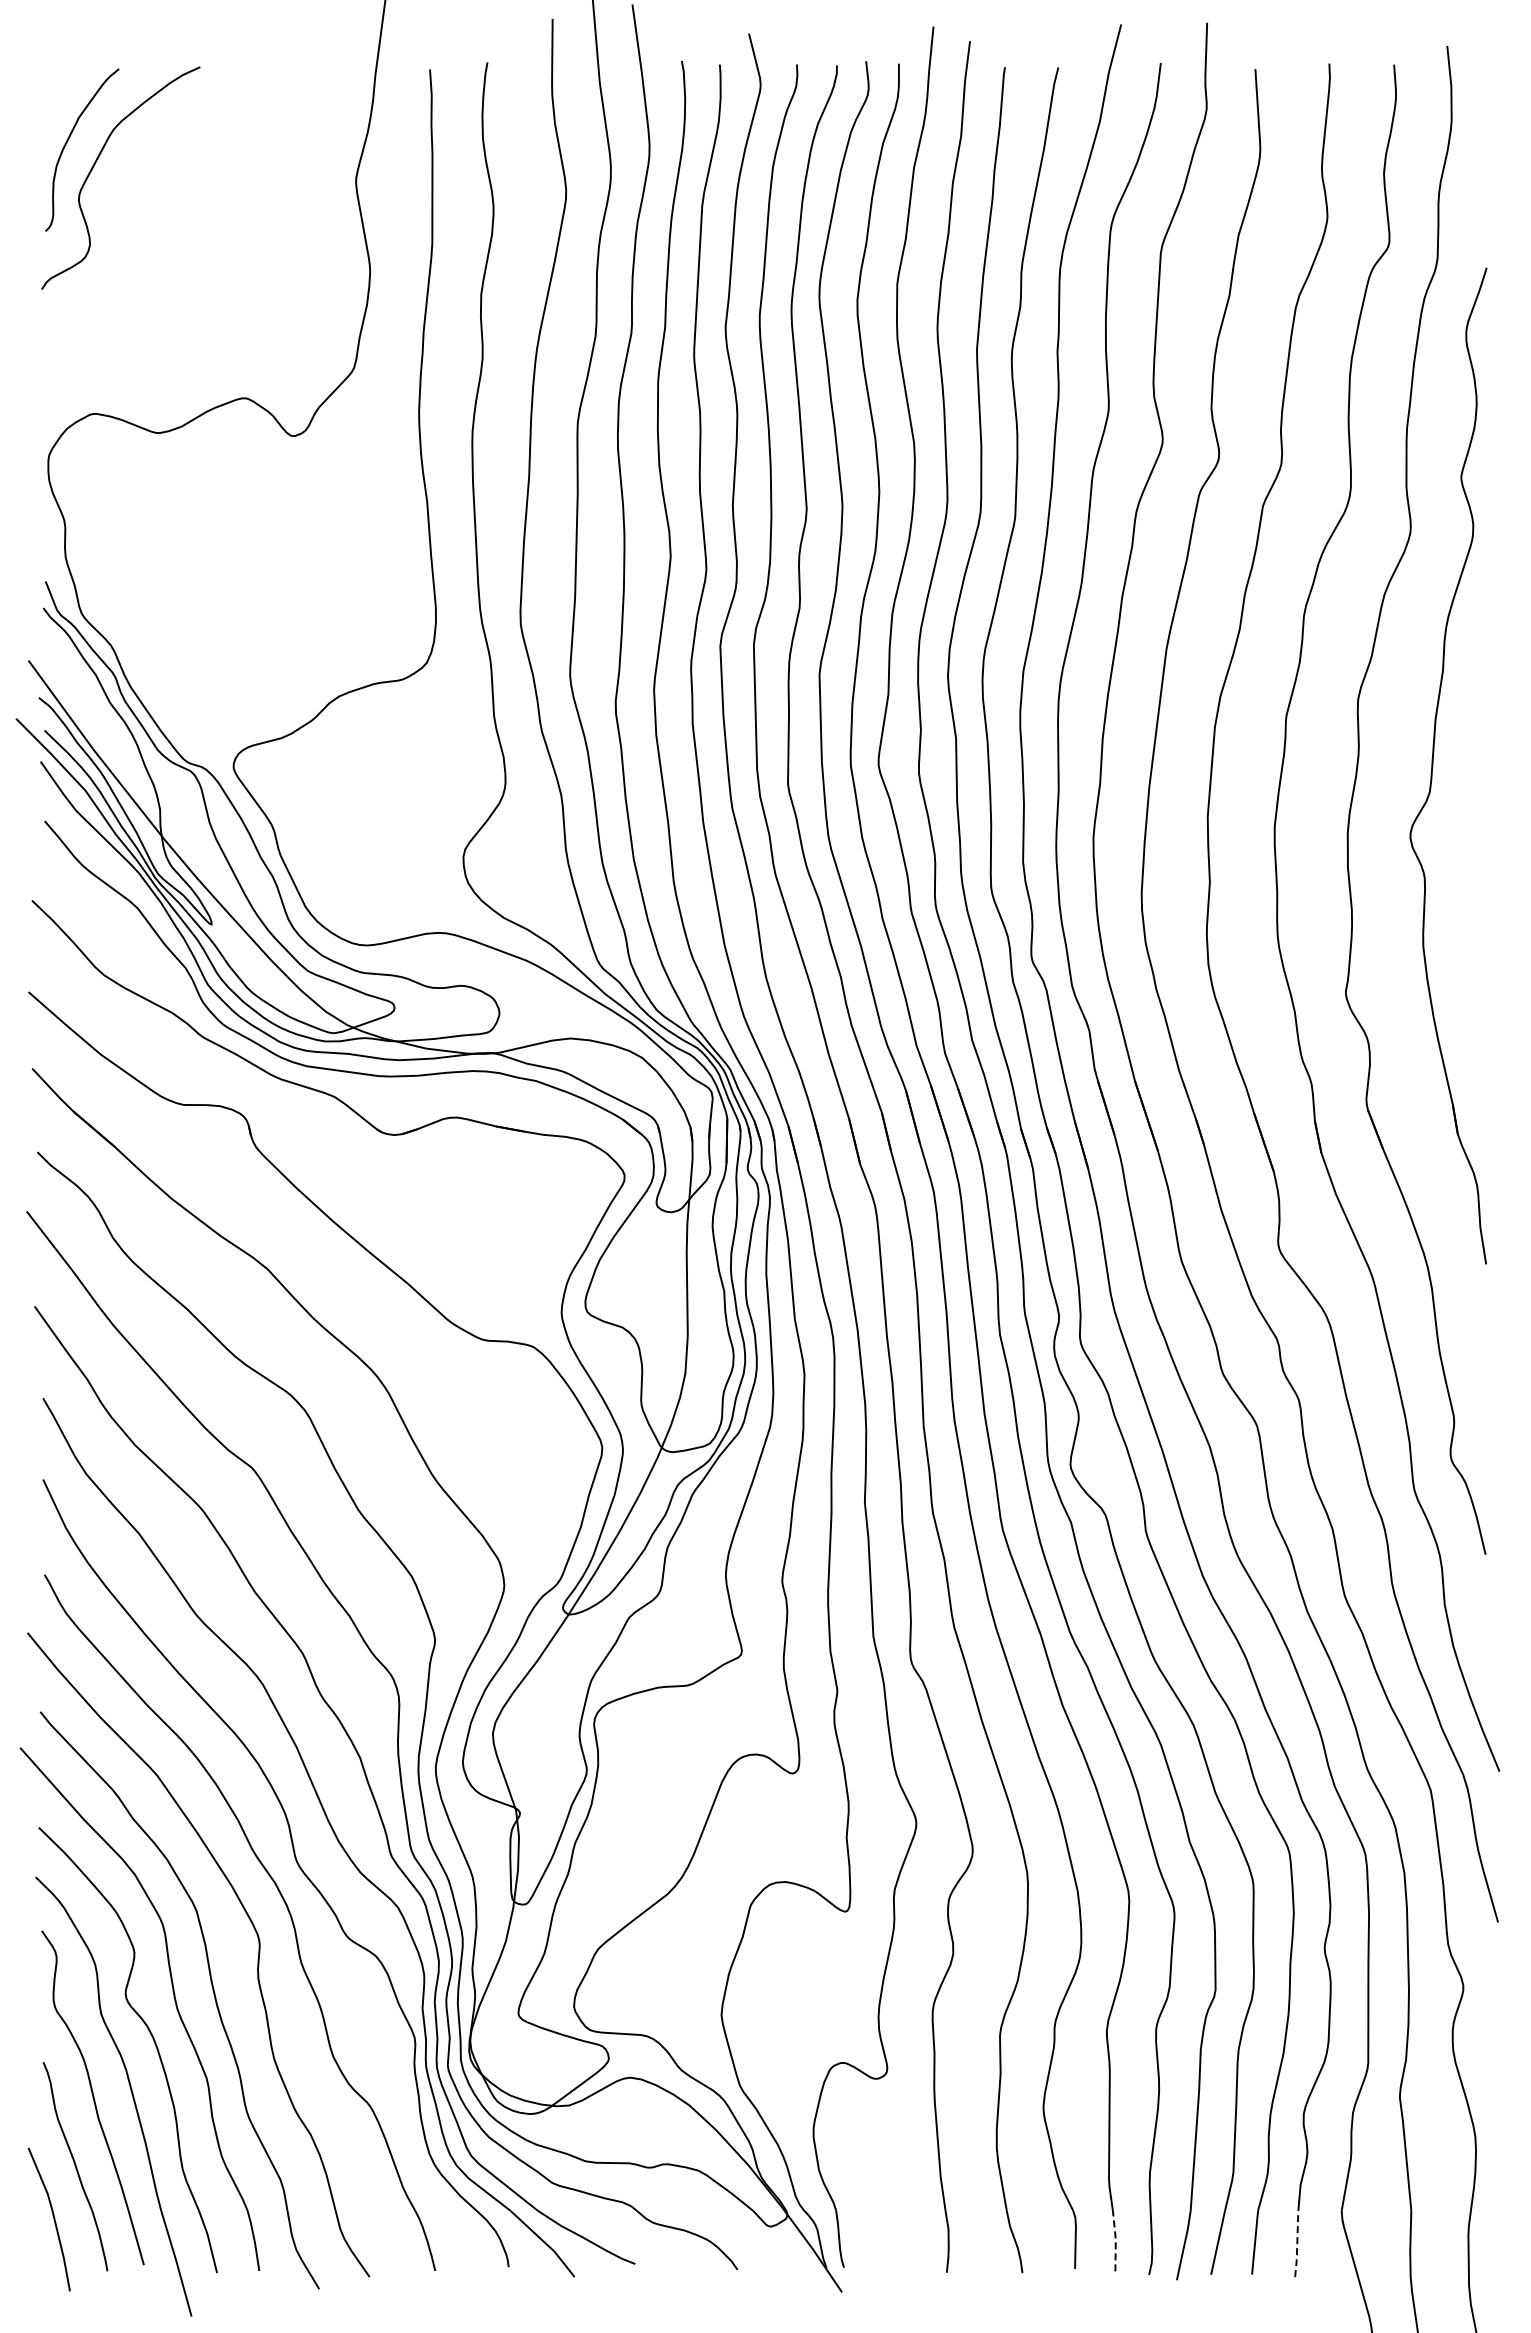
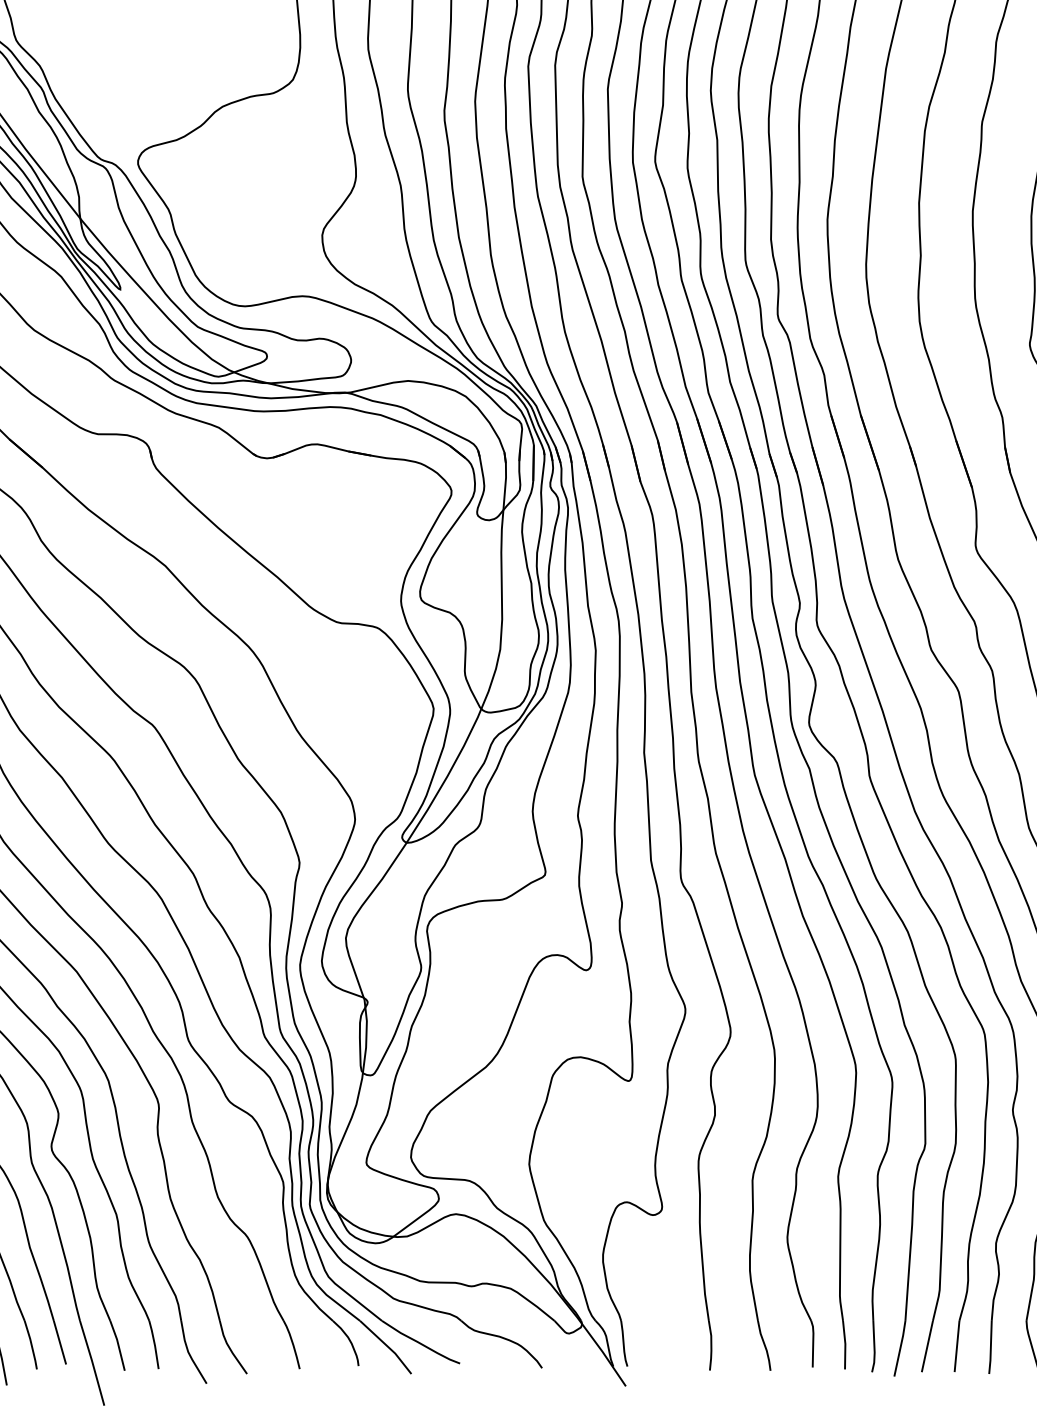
line: (1115, 2240) -> (845, 1344), dashed -> solid
line: (1297, 2244) -> (991, 1347), dashed -> solid

